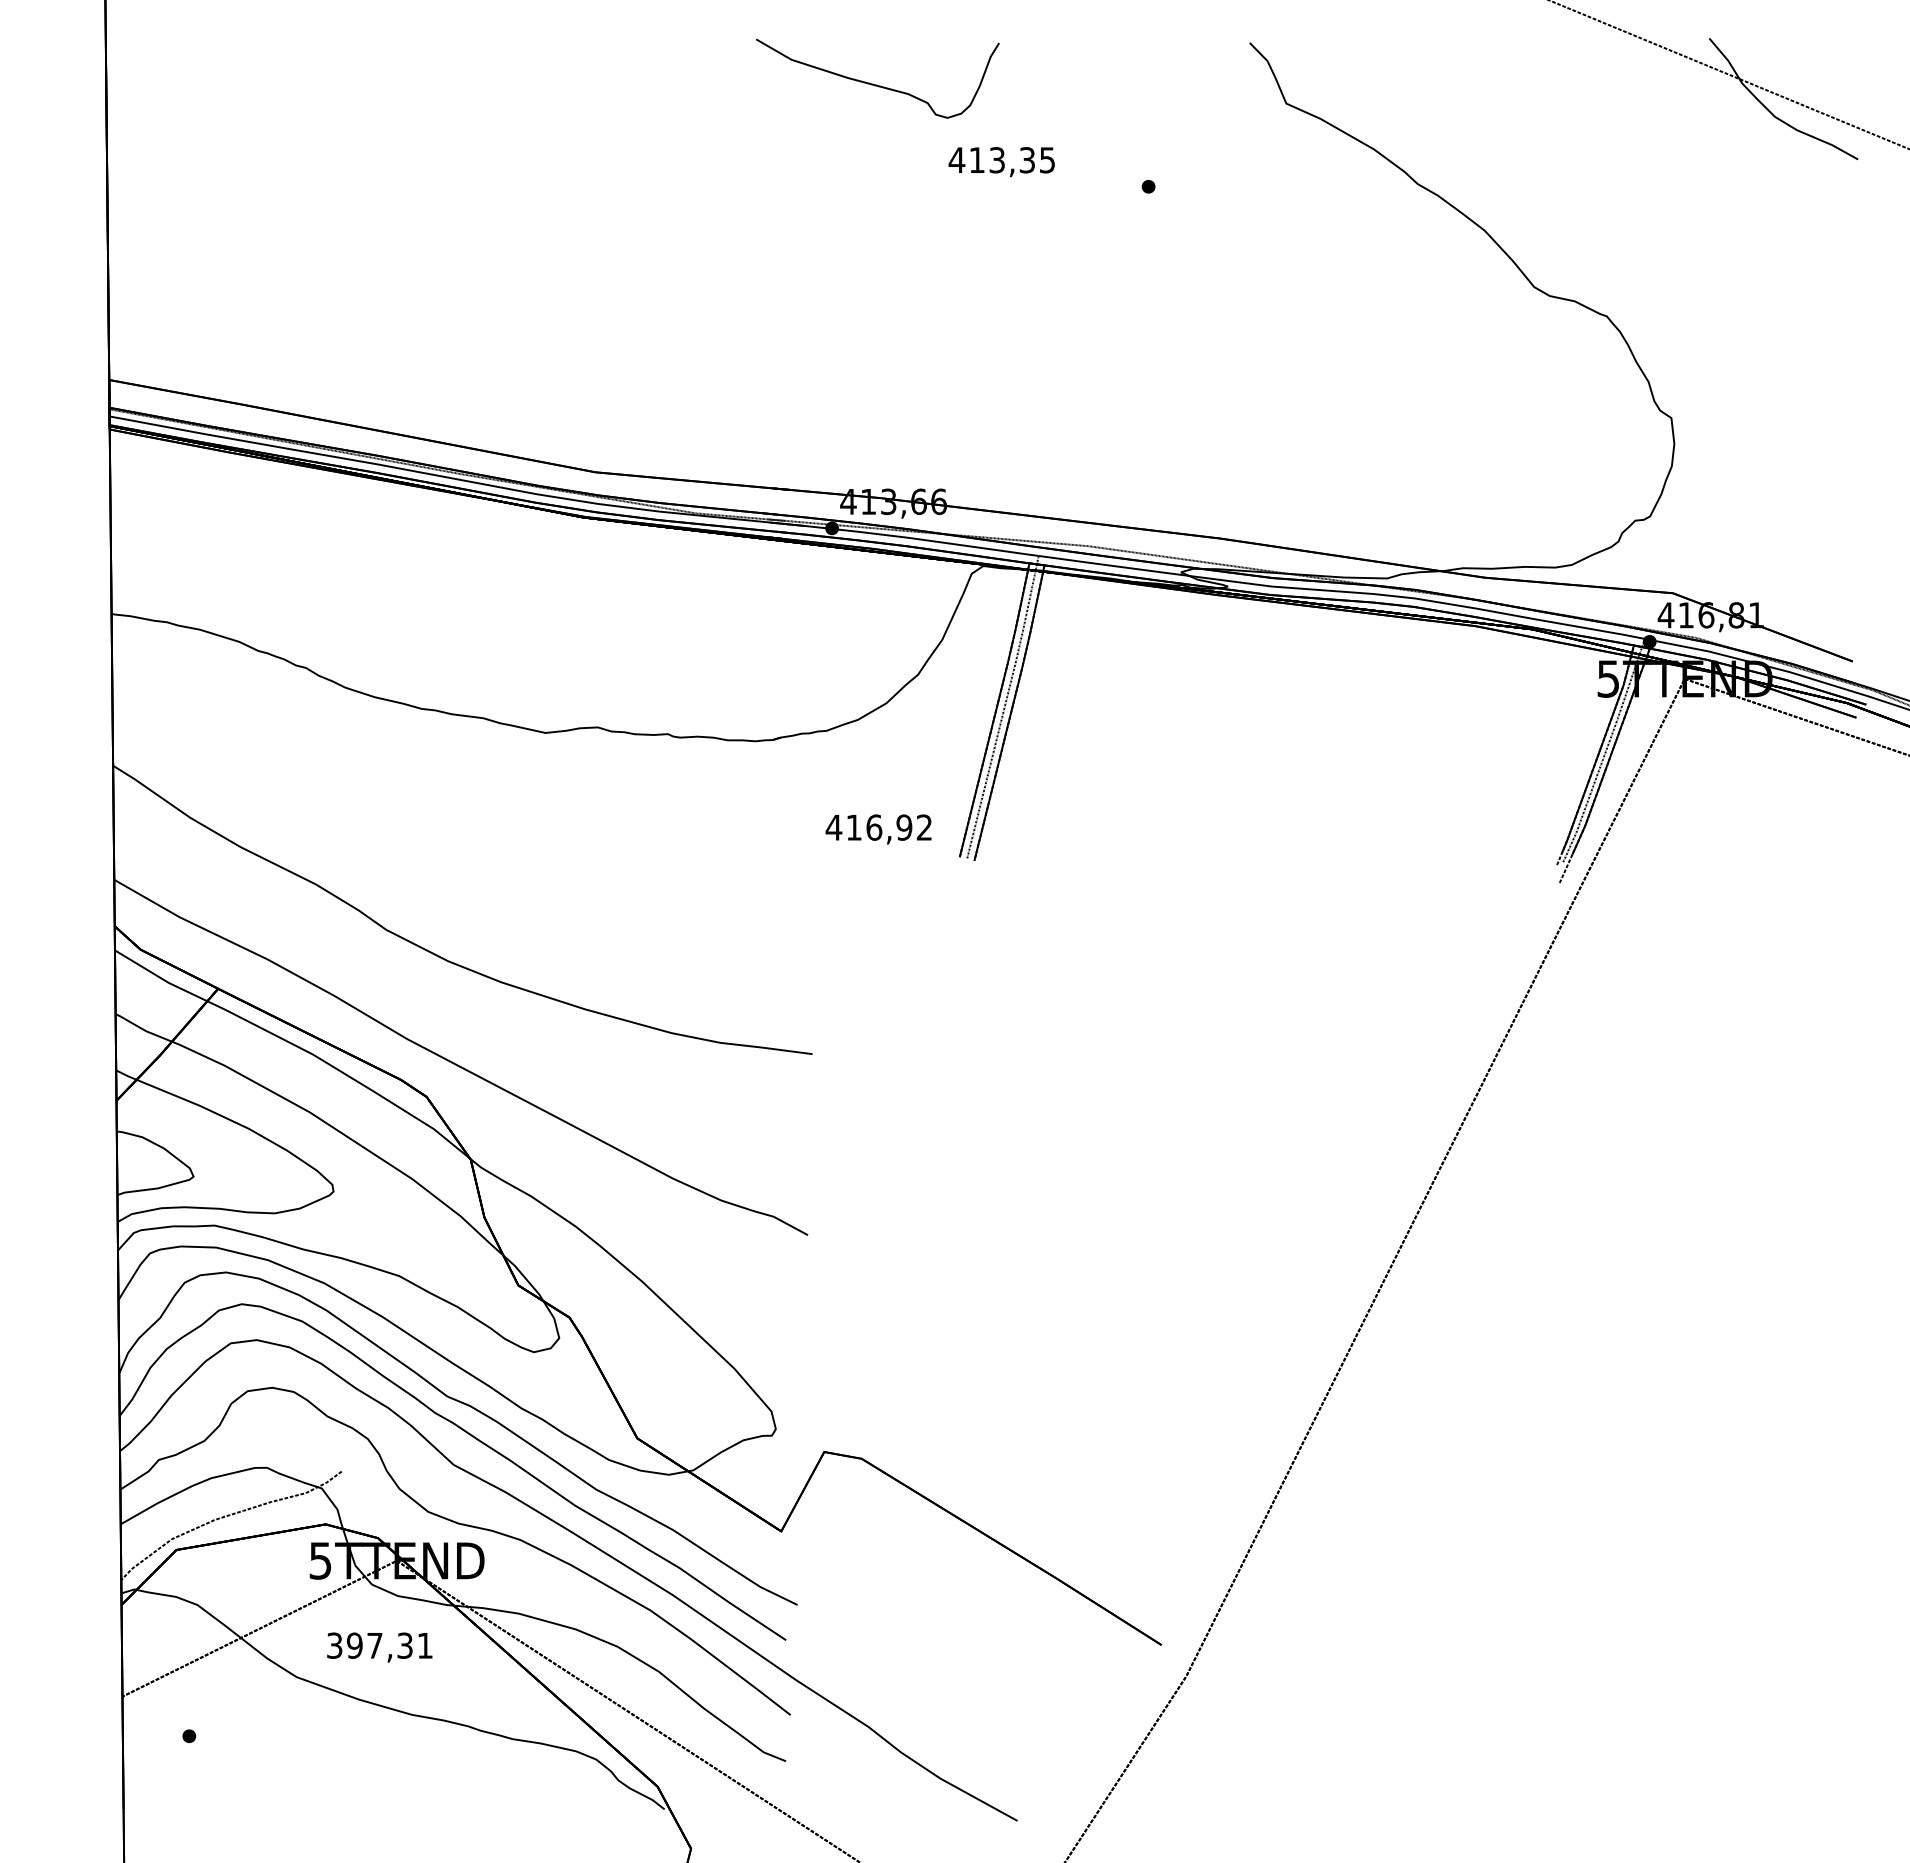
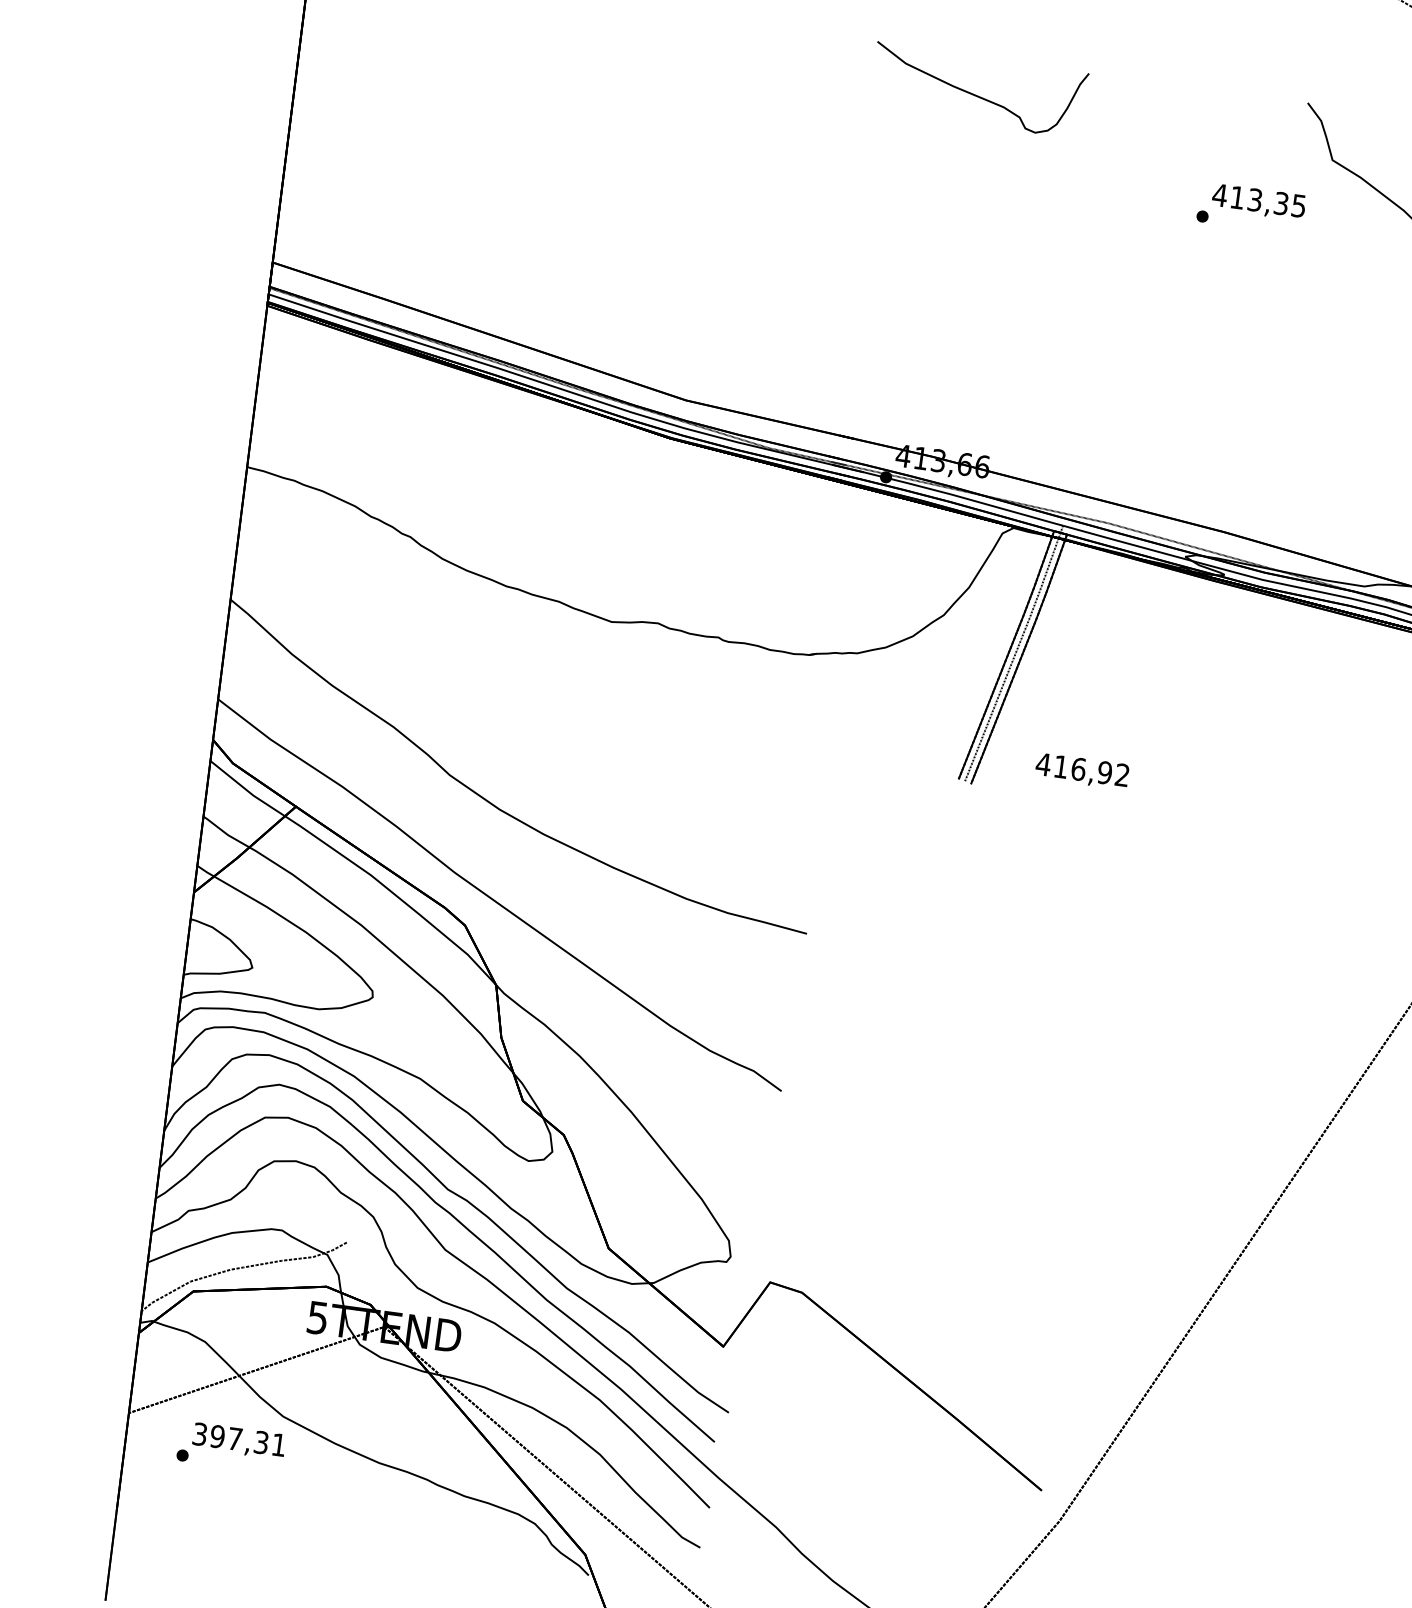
text: (1001, 162) -> (1258, 202), moved
text: (878, 829) -> (1082, 771), moved
text: (379, 1647) -> (238, 1441), moved

